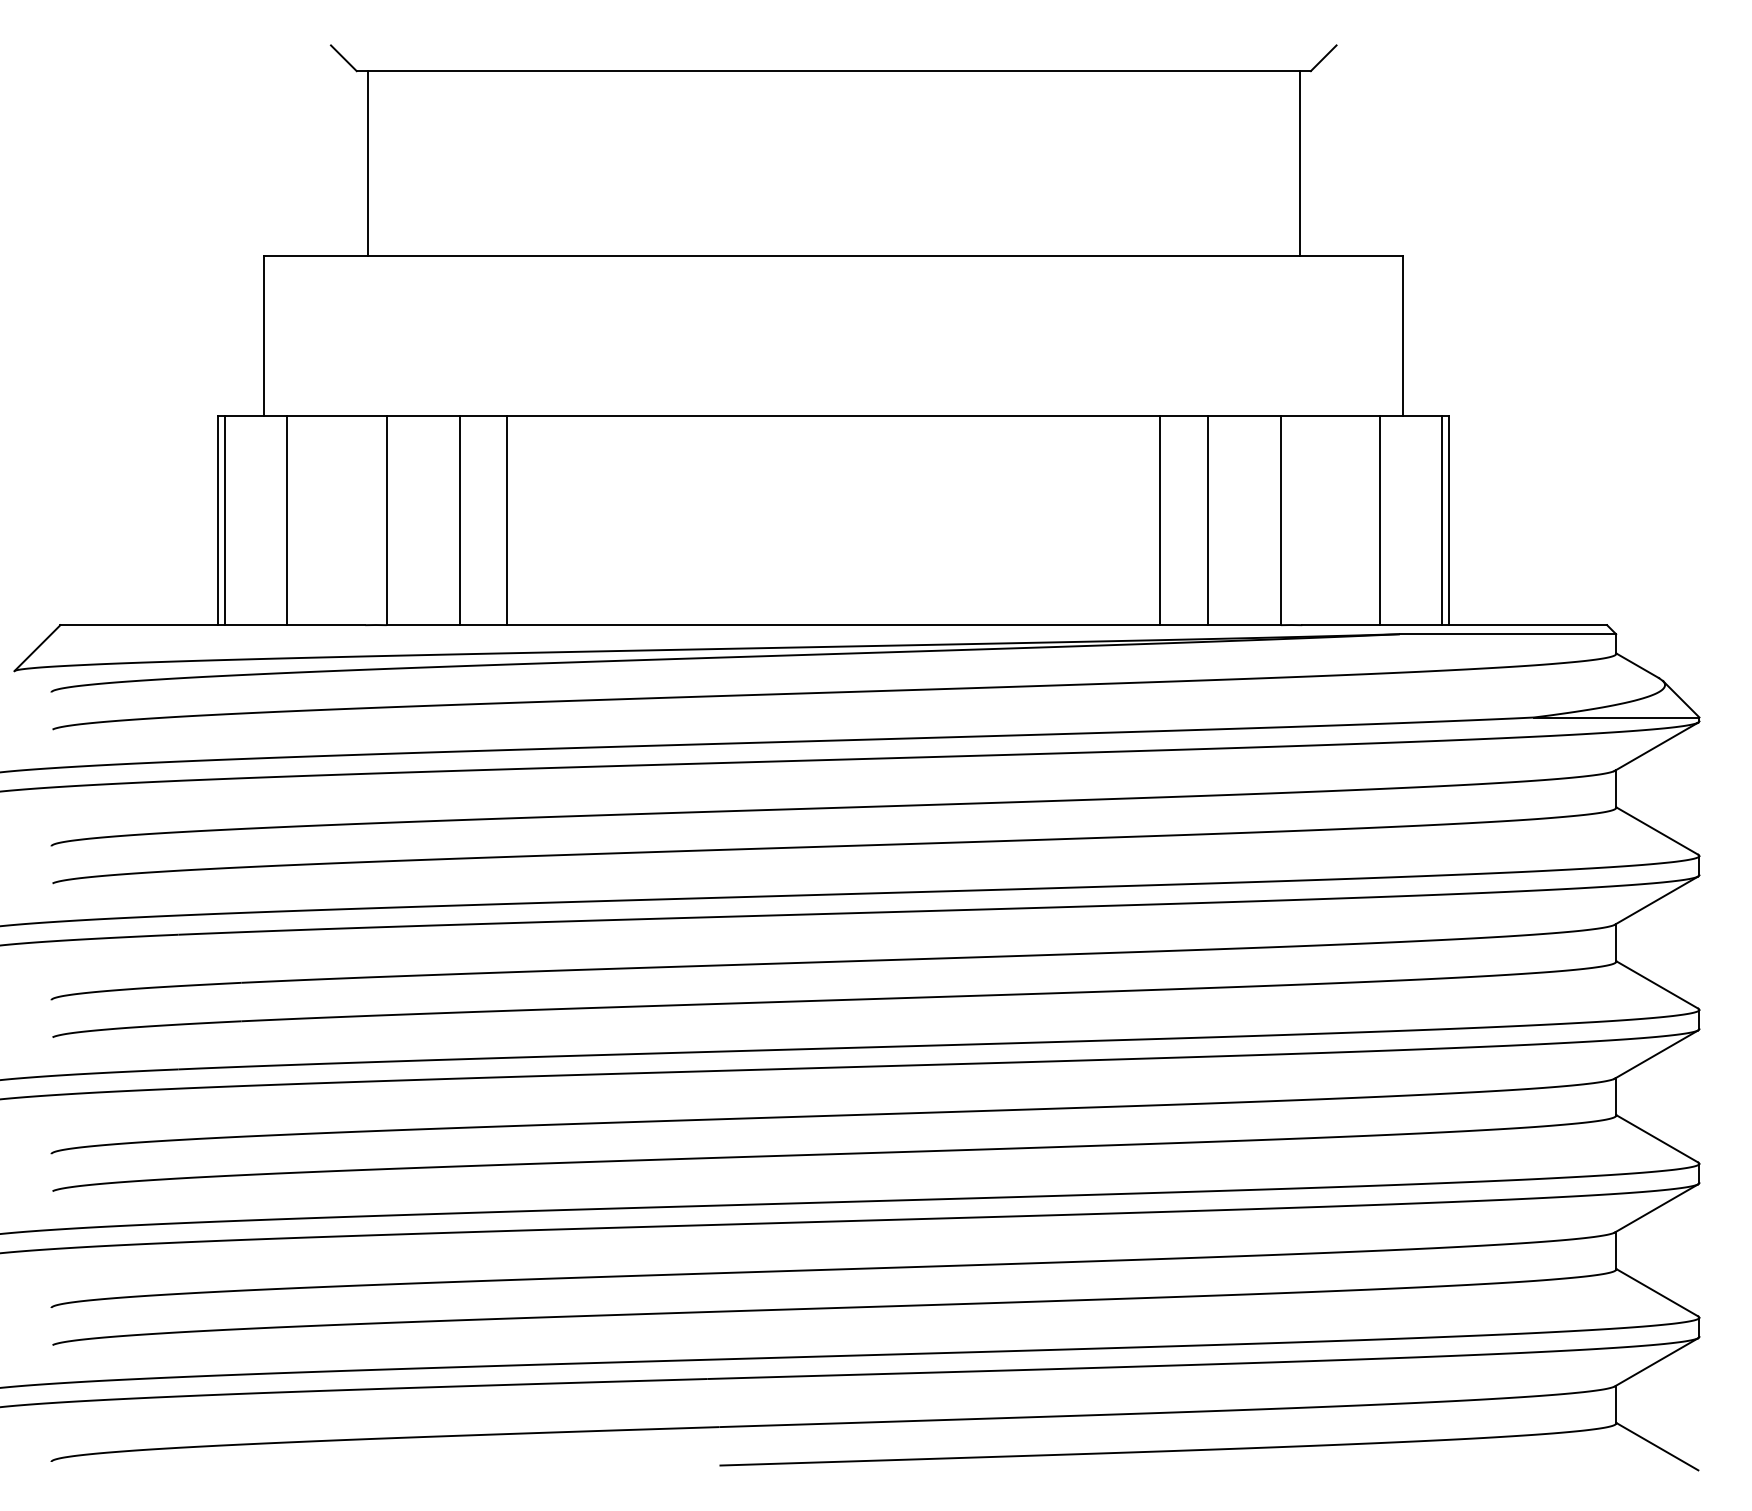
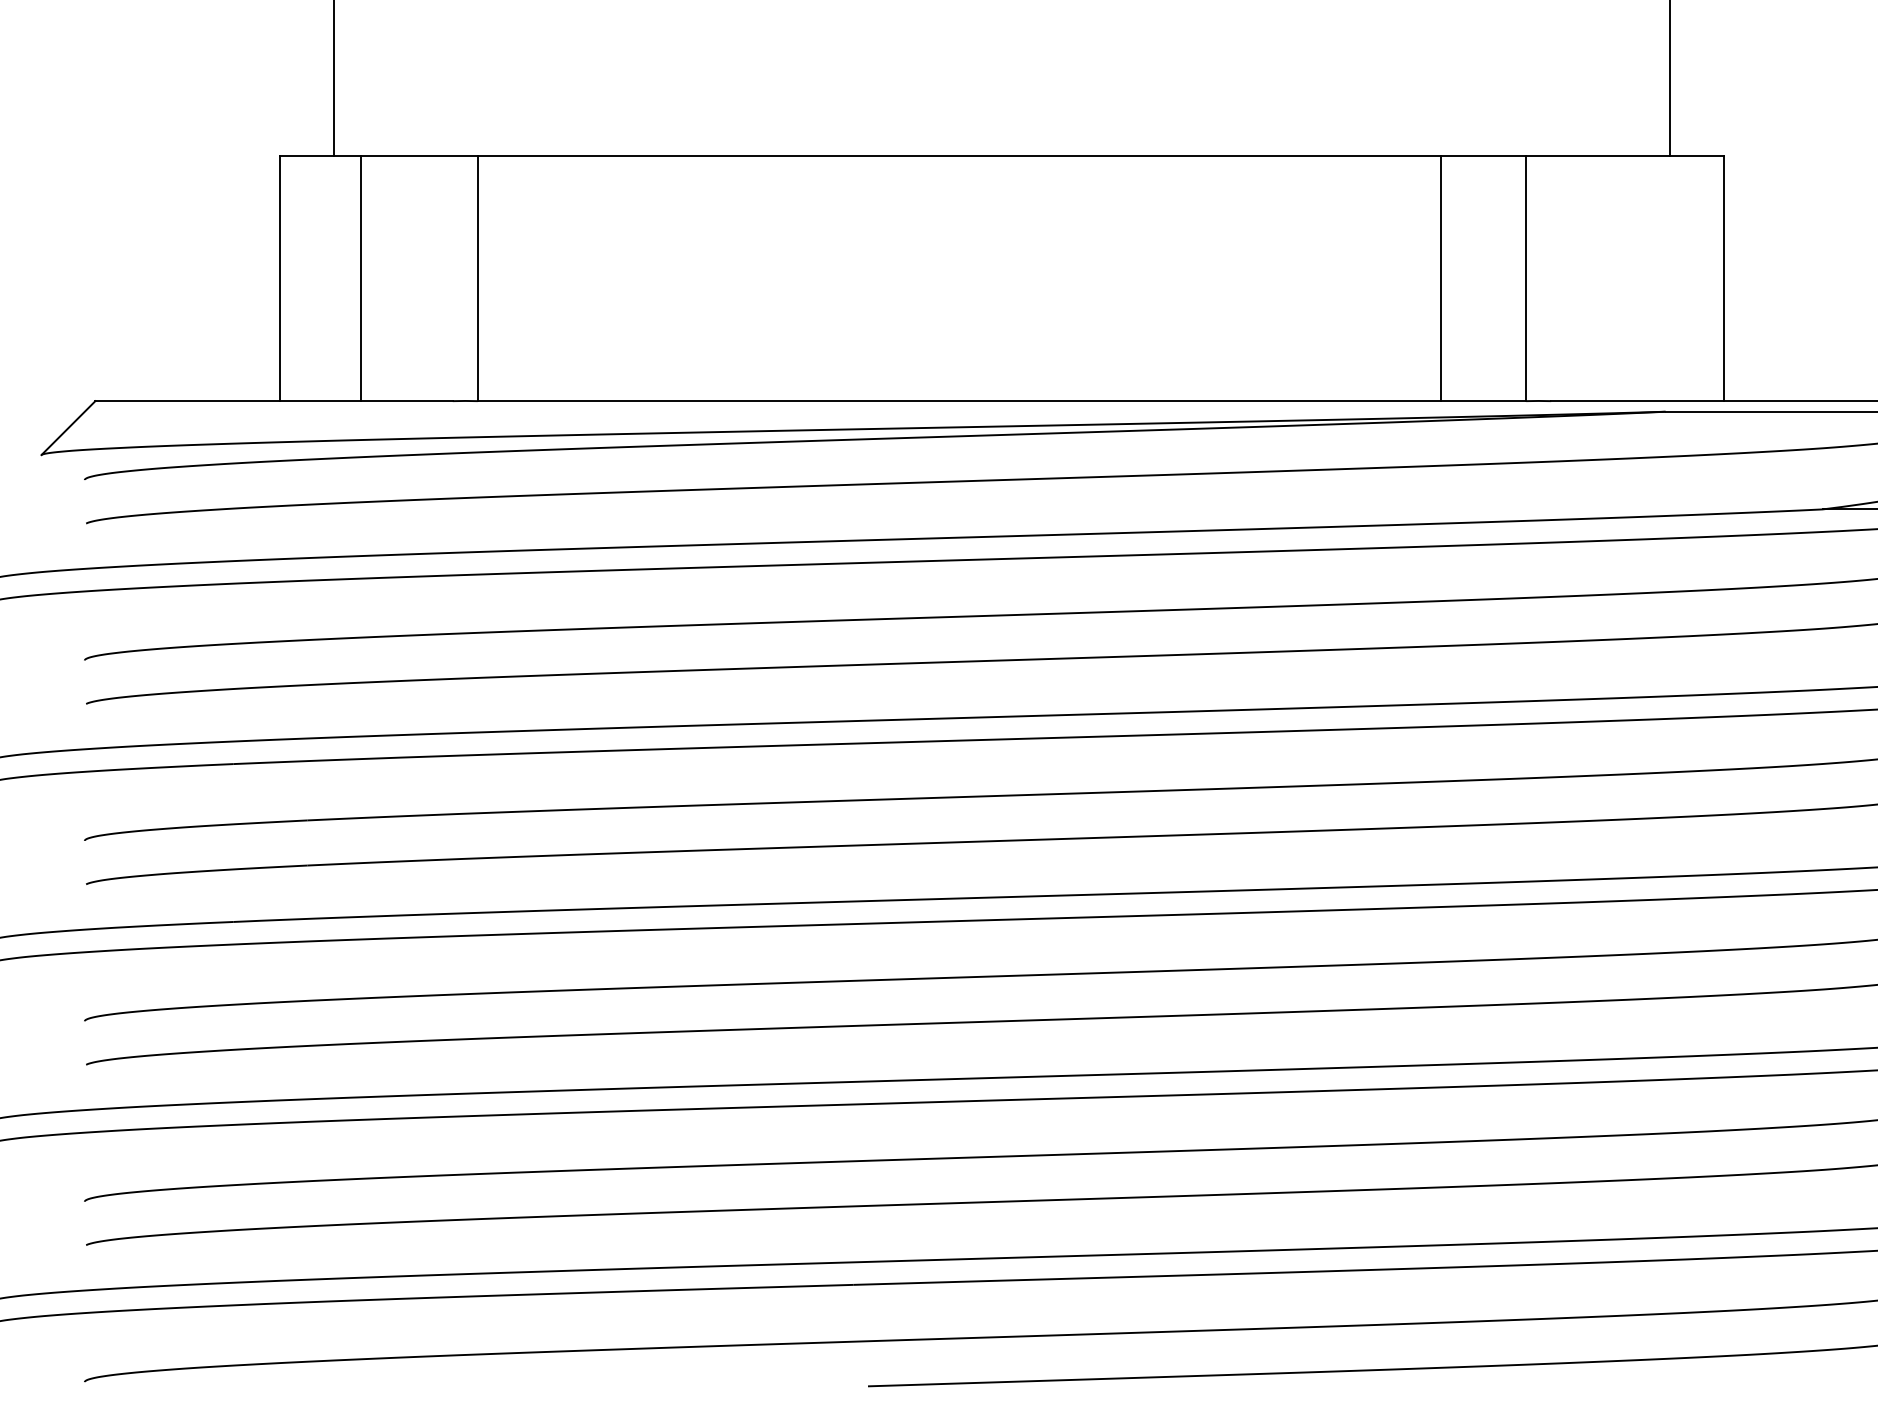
line: (225, 520) -> (288, 278), removed
line: (459, 520) -> (563, 278), removed
line: (507, 520) -> (619, 278), removed
line: (1160, 520) -> (1384, 278), removed
line: (1380, 520) -> (1642, 278), removed
line: (1442, 520) -> (1715, 278), removed

